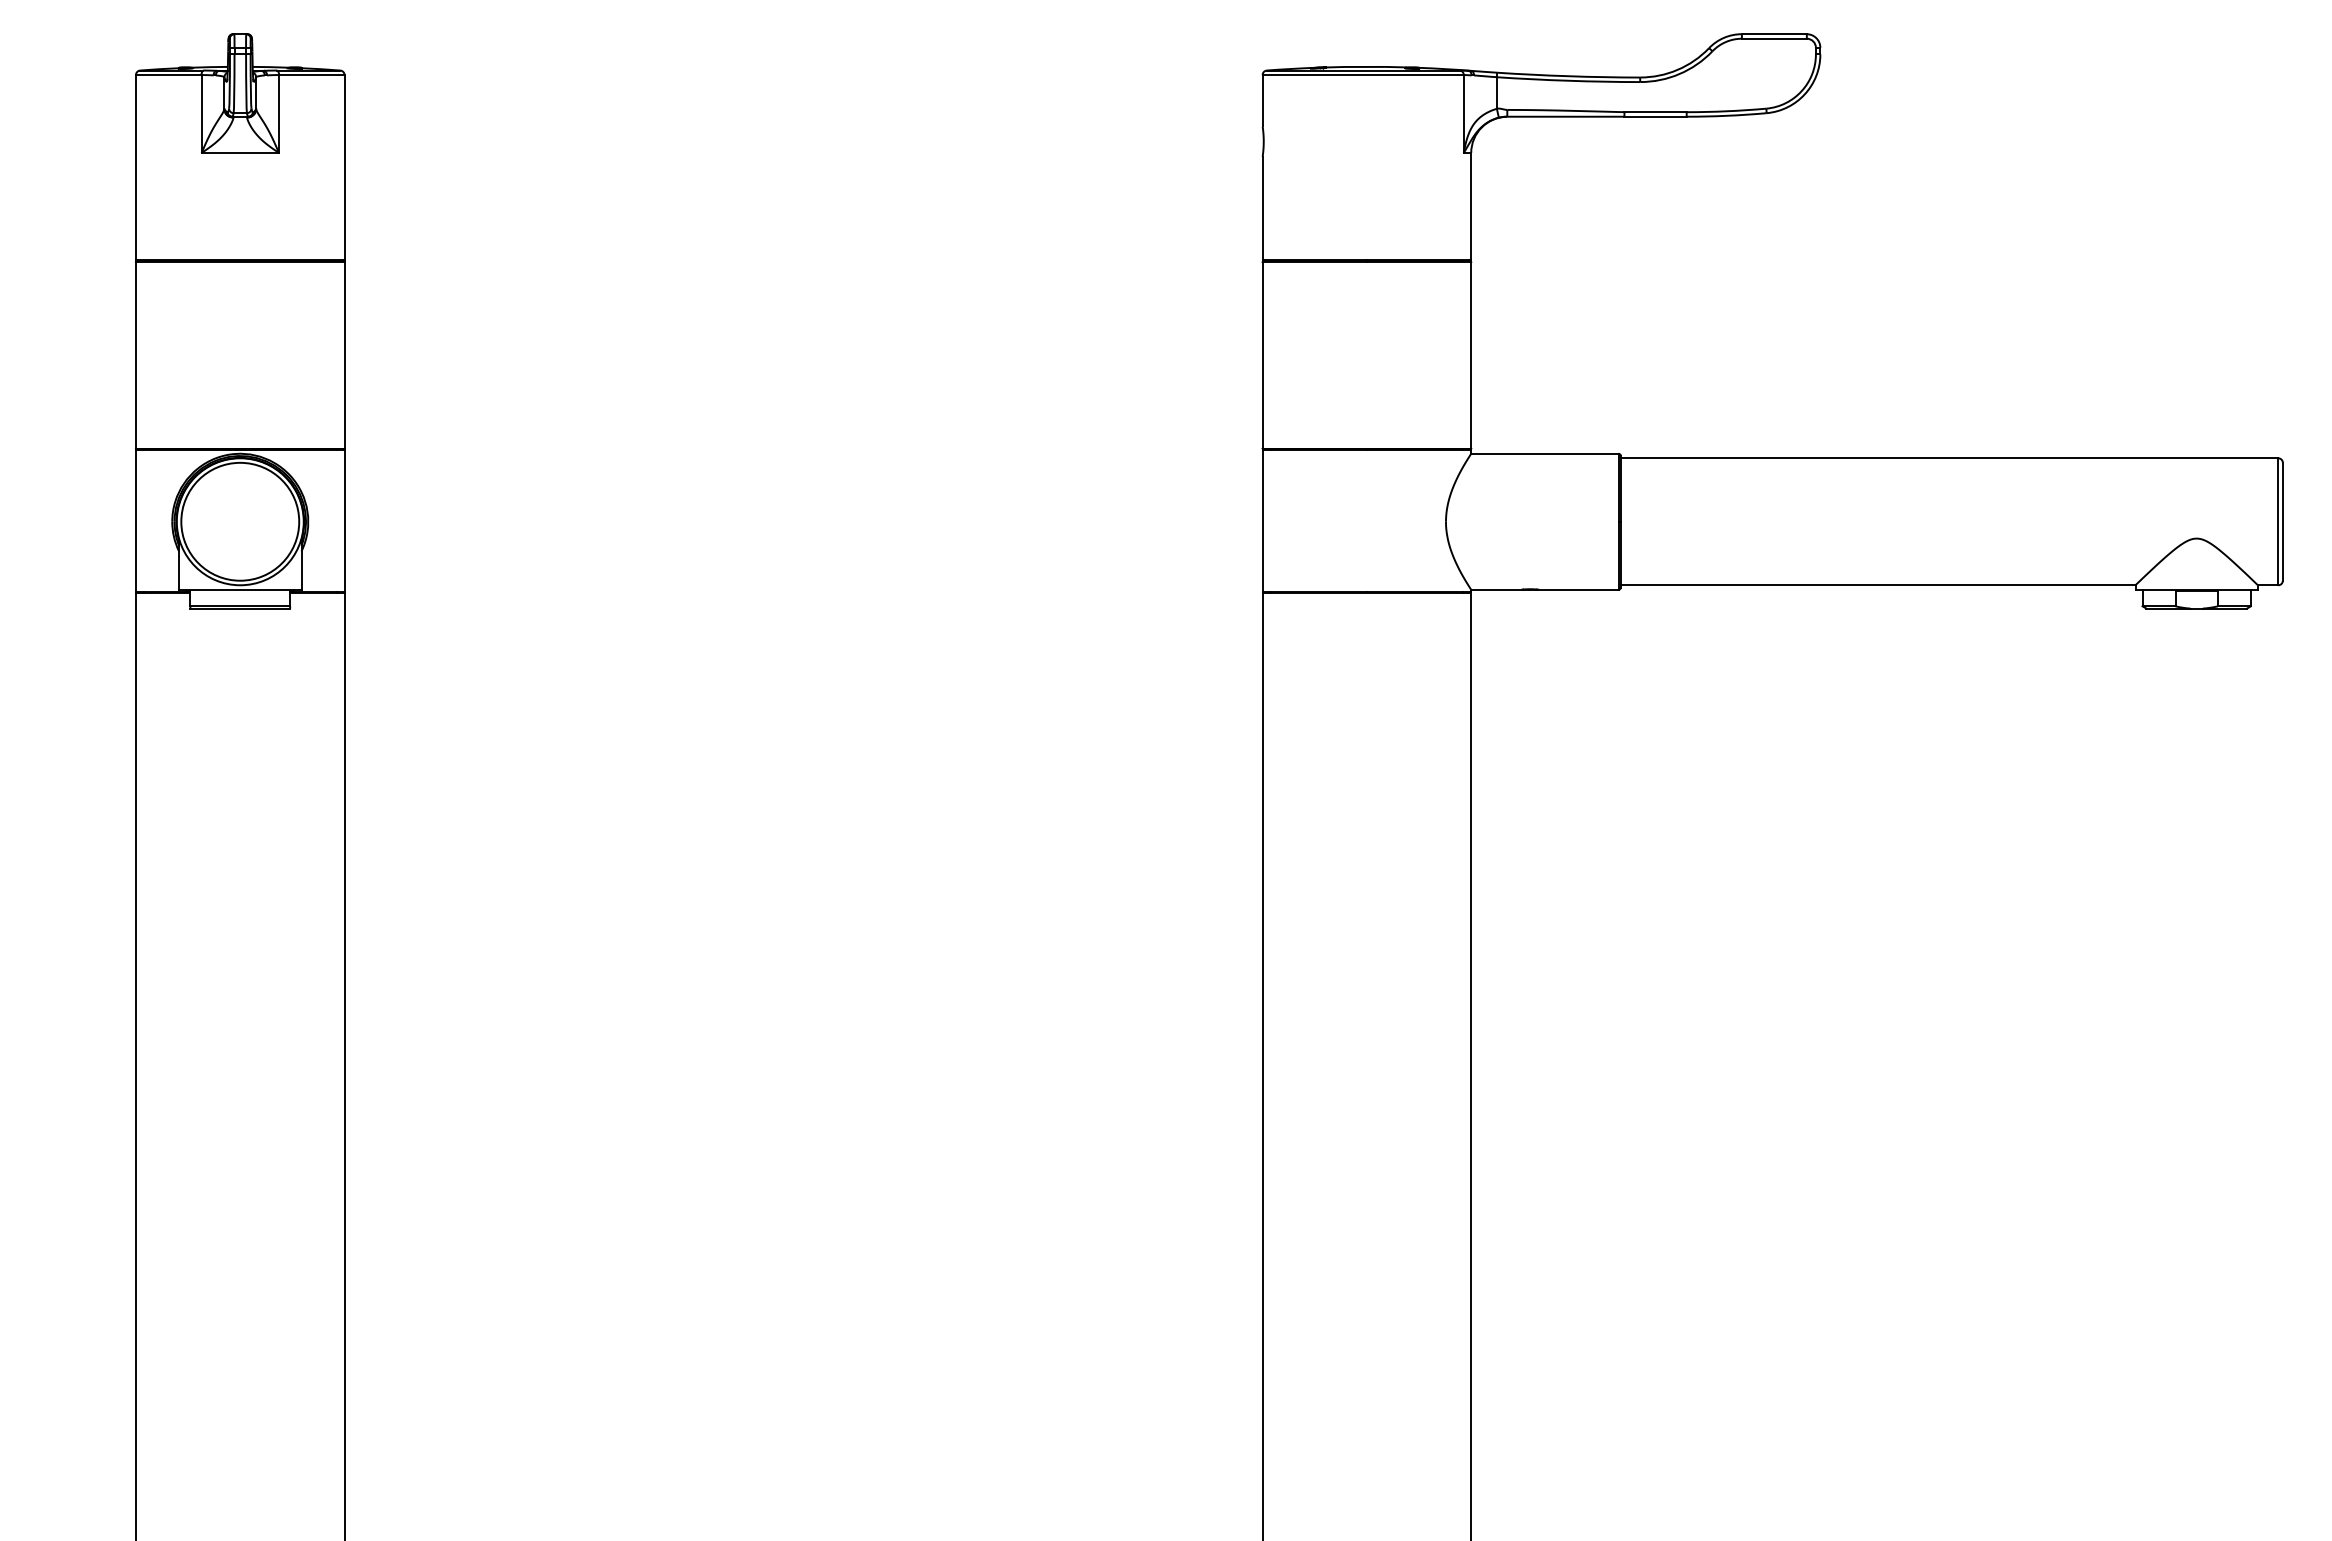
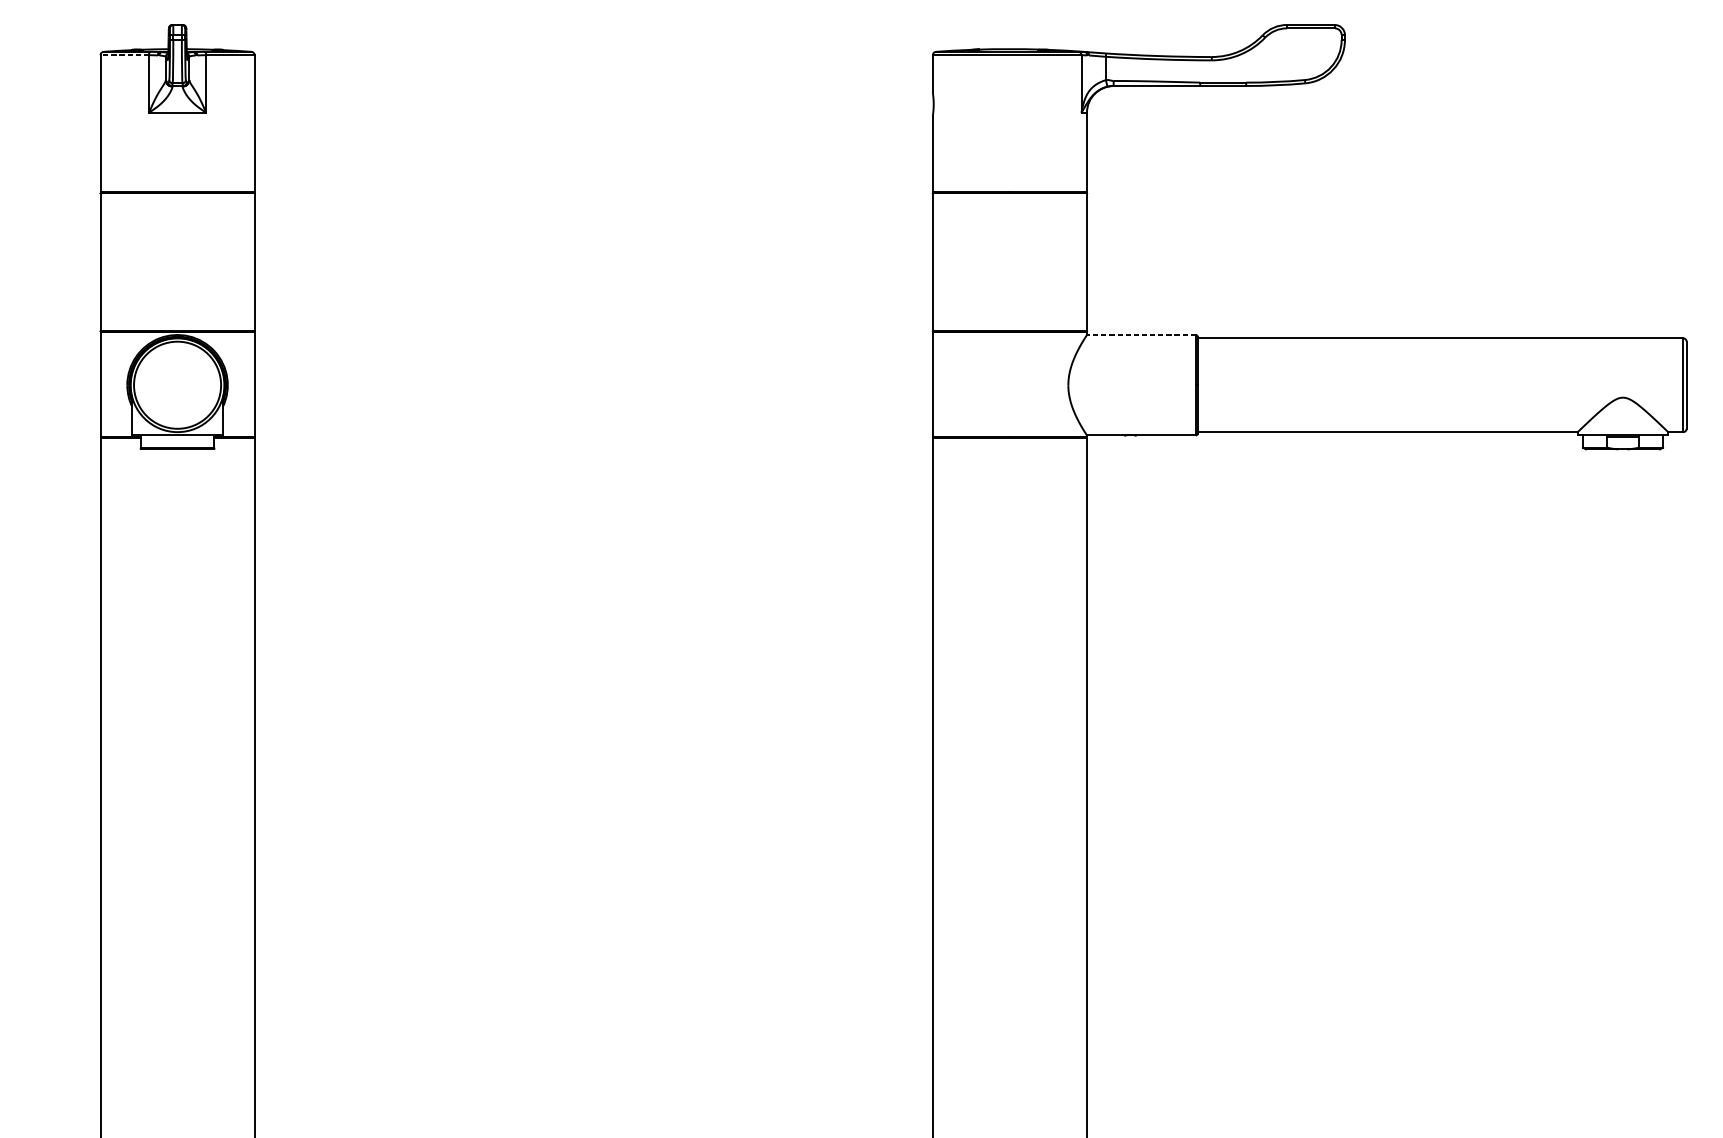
line: (168, 75) -> (124, 55), solid -> dashed
line: (1544, 453) -> (1141, 334), solid -> dashed

